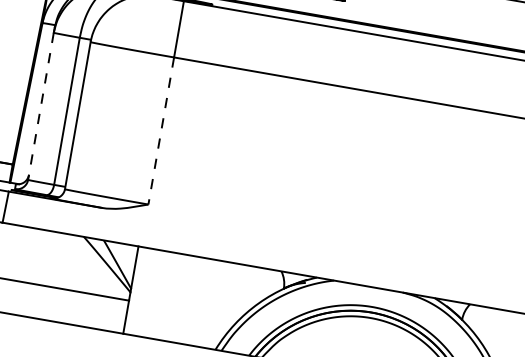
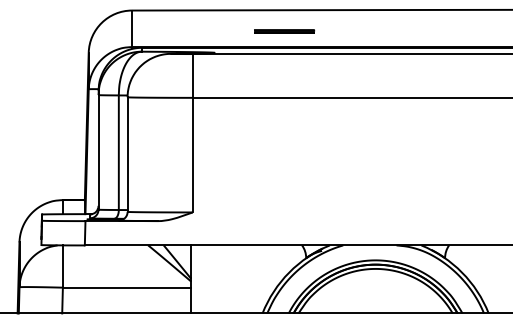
line: (40, 106) -> (98, 152), dashed -> solid
line: (160, 131) -> (192, 155), dashed -> solid

